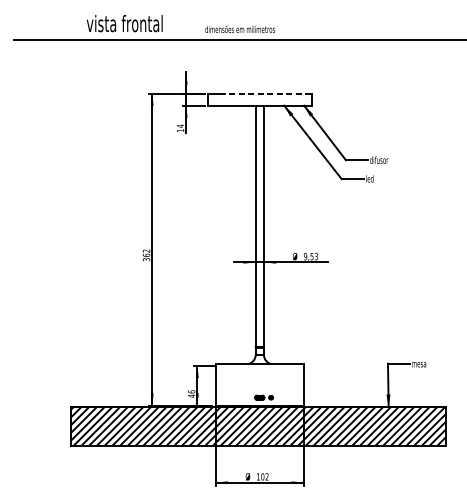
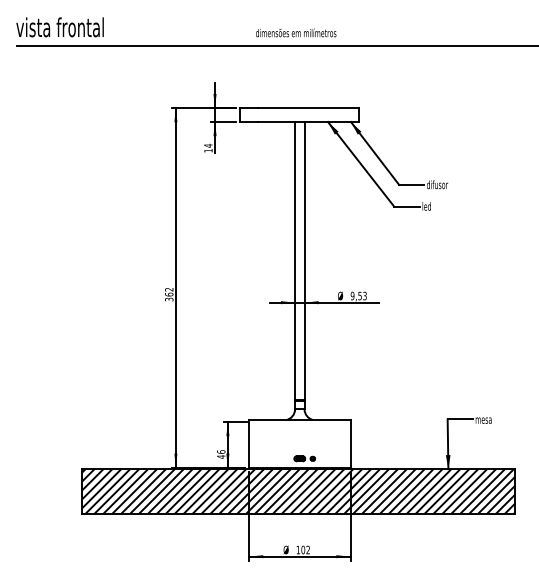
text: (124, 23) -> (59, 27), moved
text: (240, 28) -> (296, 32), moved
line: (267, 93) -> (308, 108), dashed -> solid

